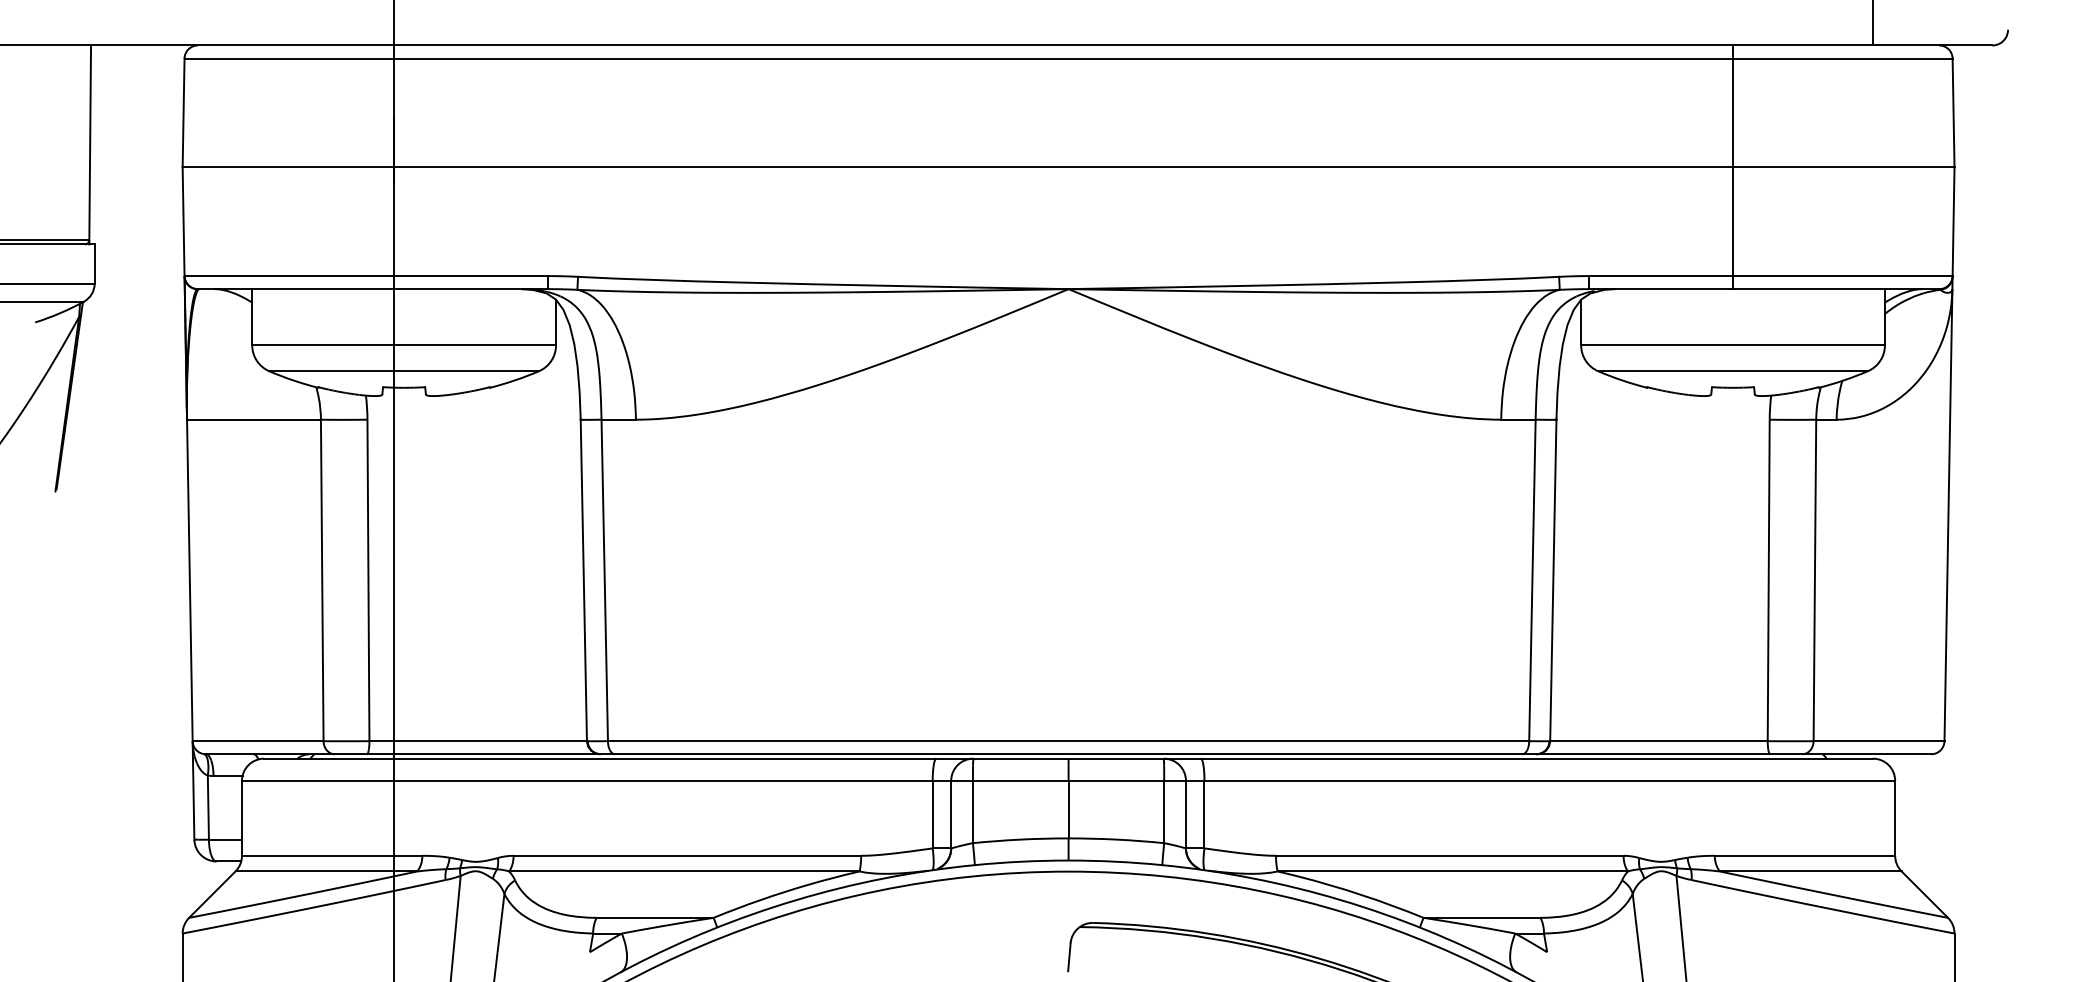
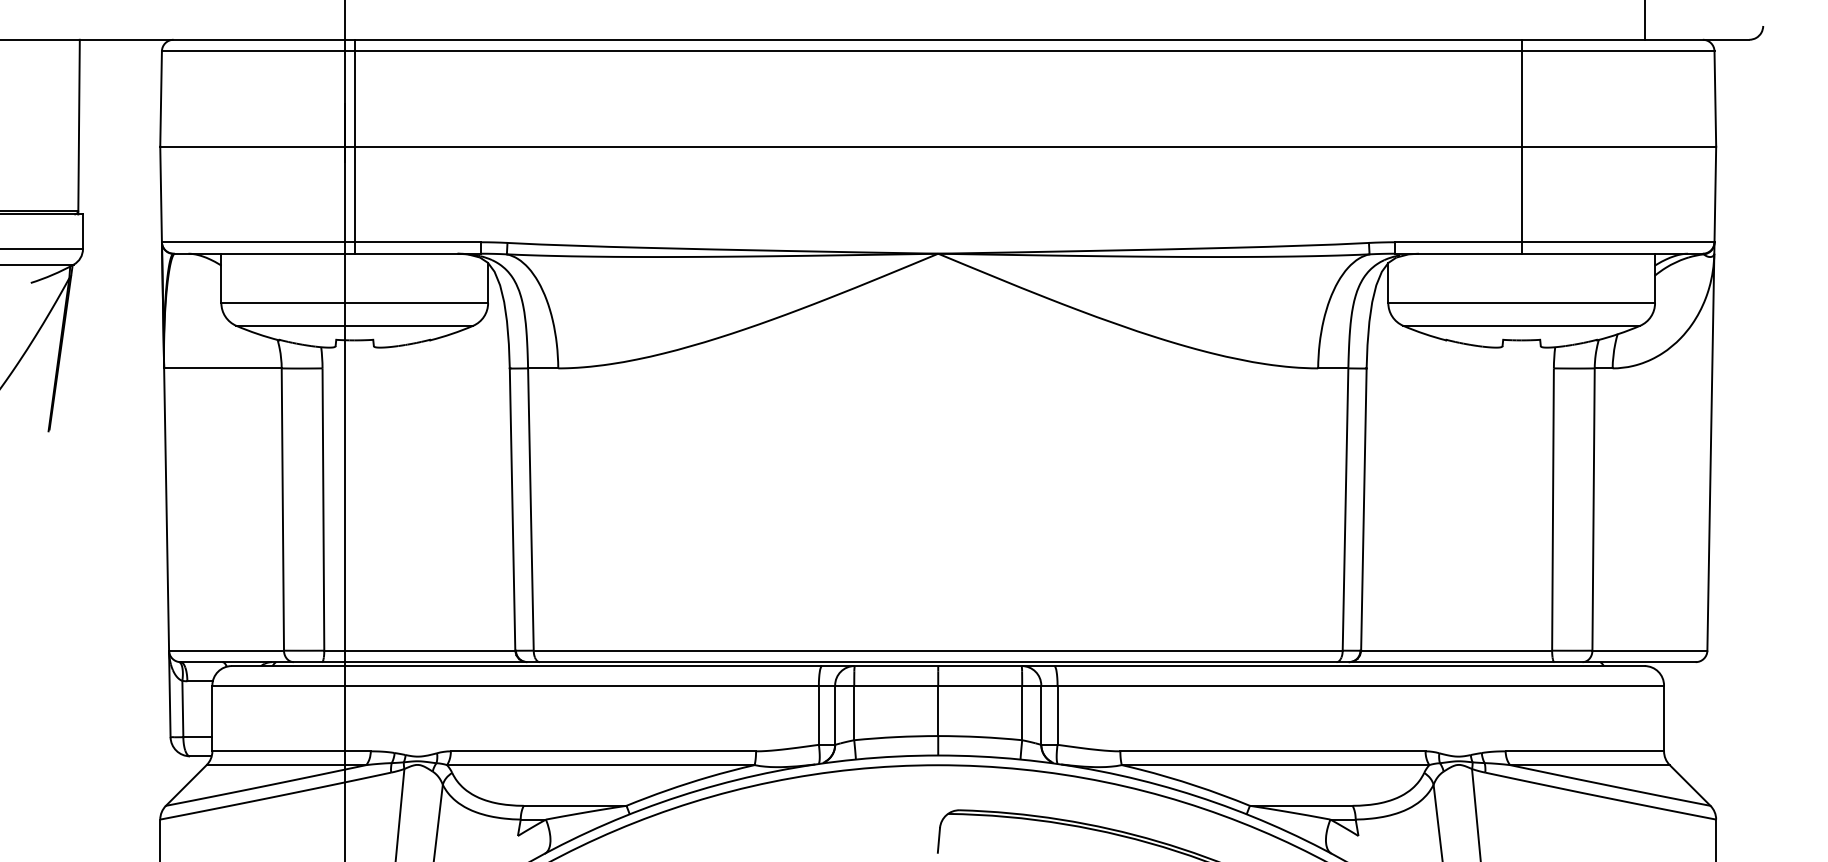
line: (403, 167) -> (354, 146), added

